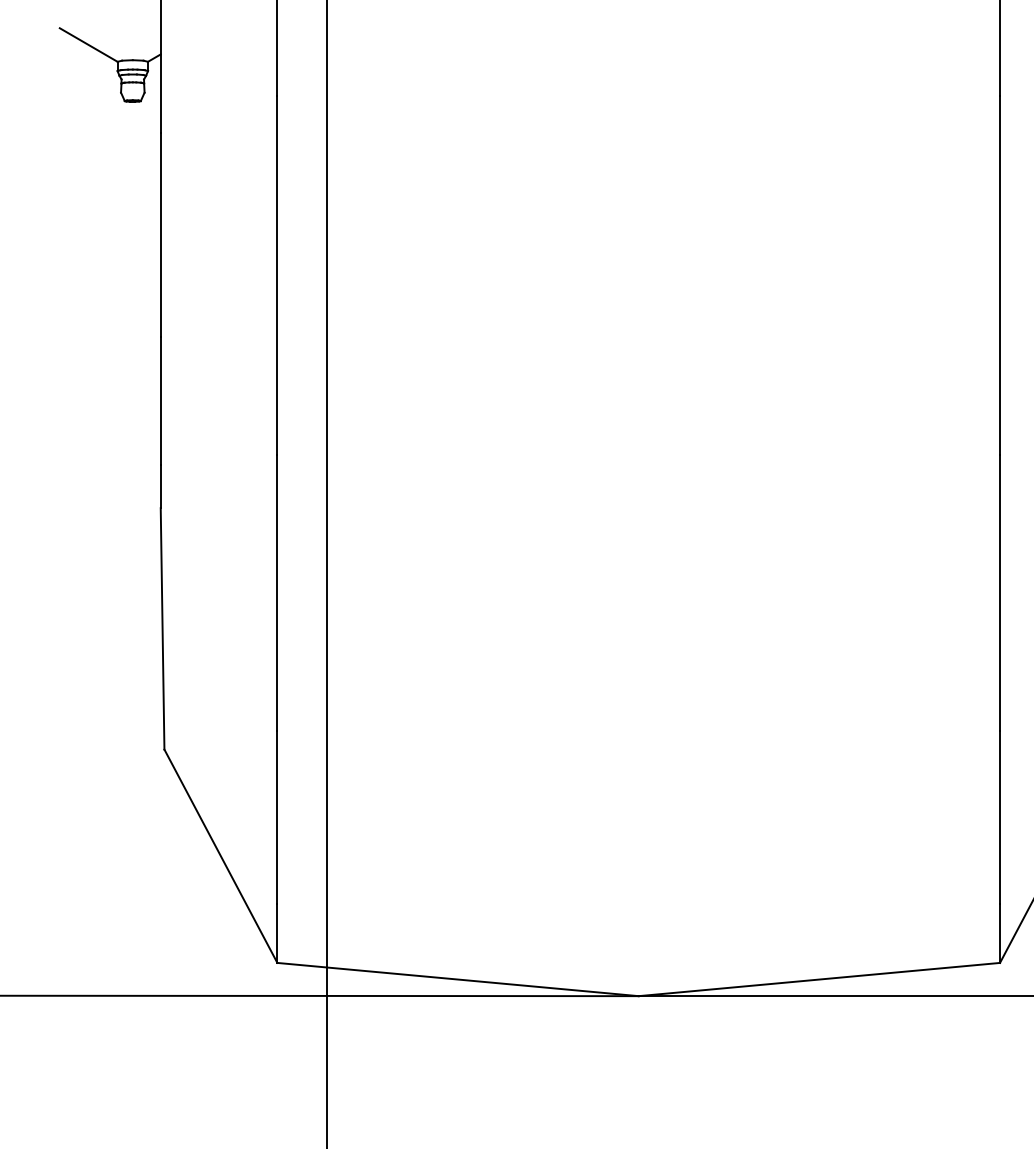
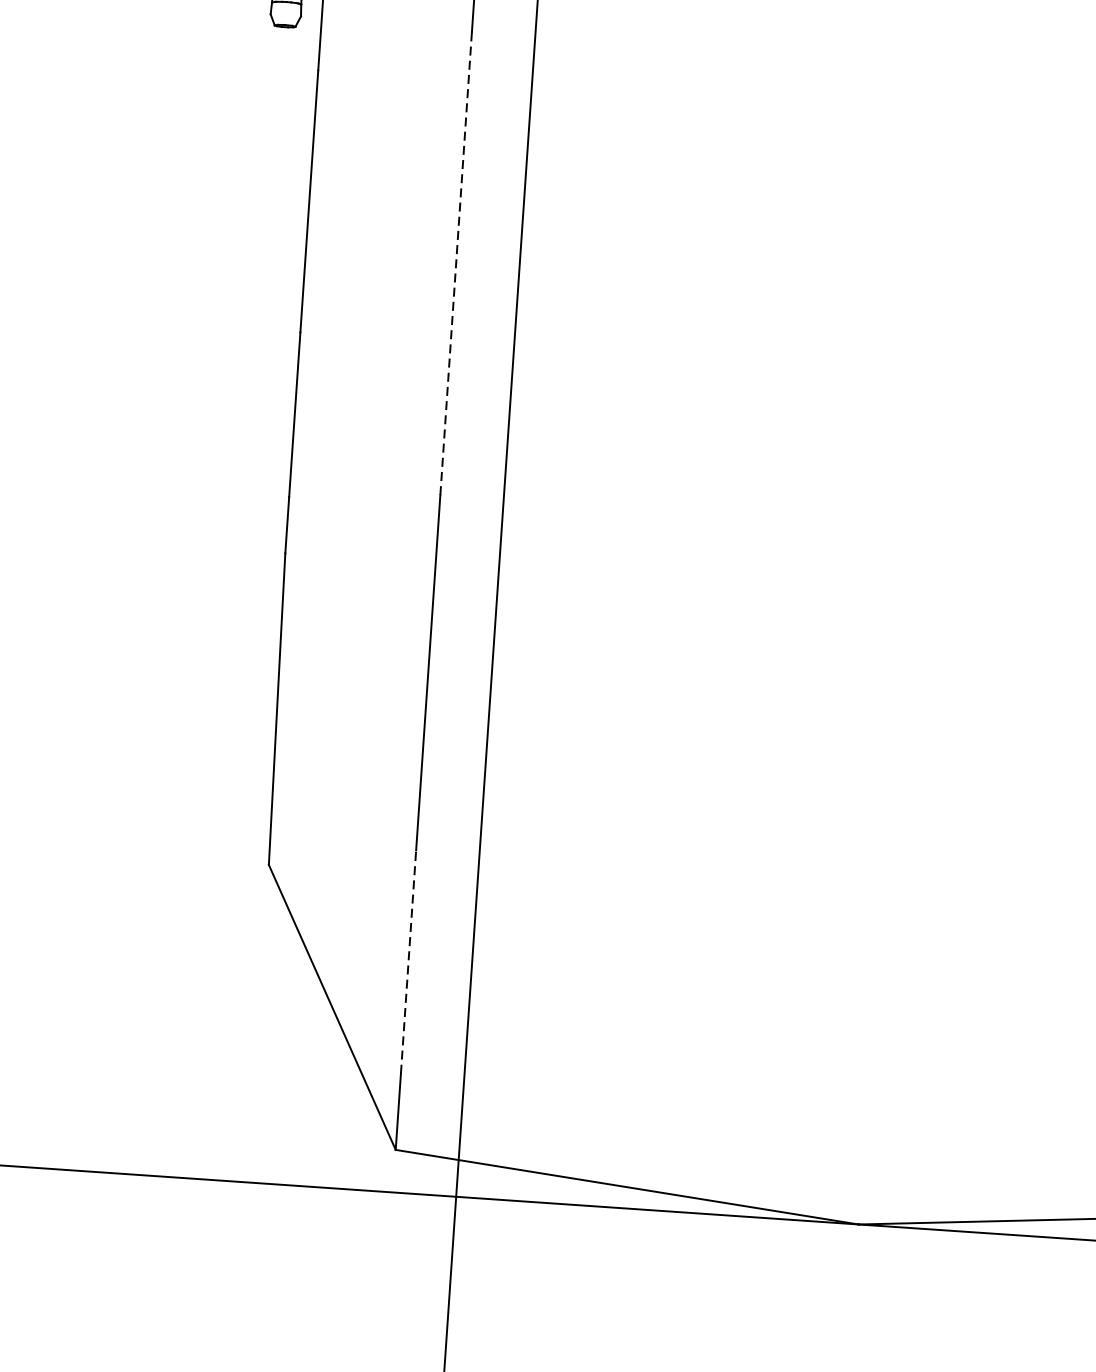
line: (277, 275) -> (456, 263), solid -> dashed
line: (277, 817) -> (408, 962), solid -> dashed

